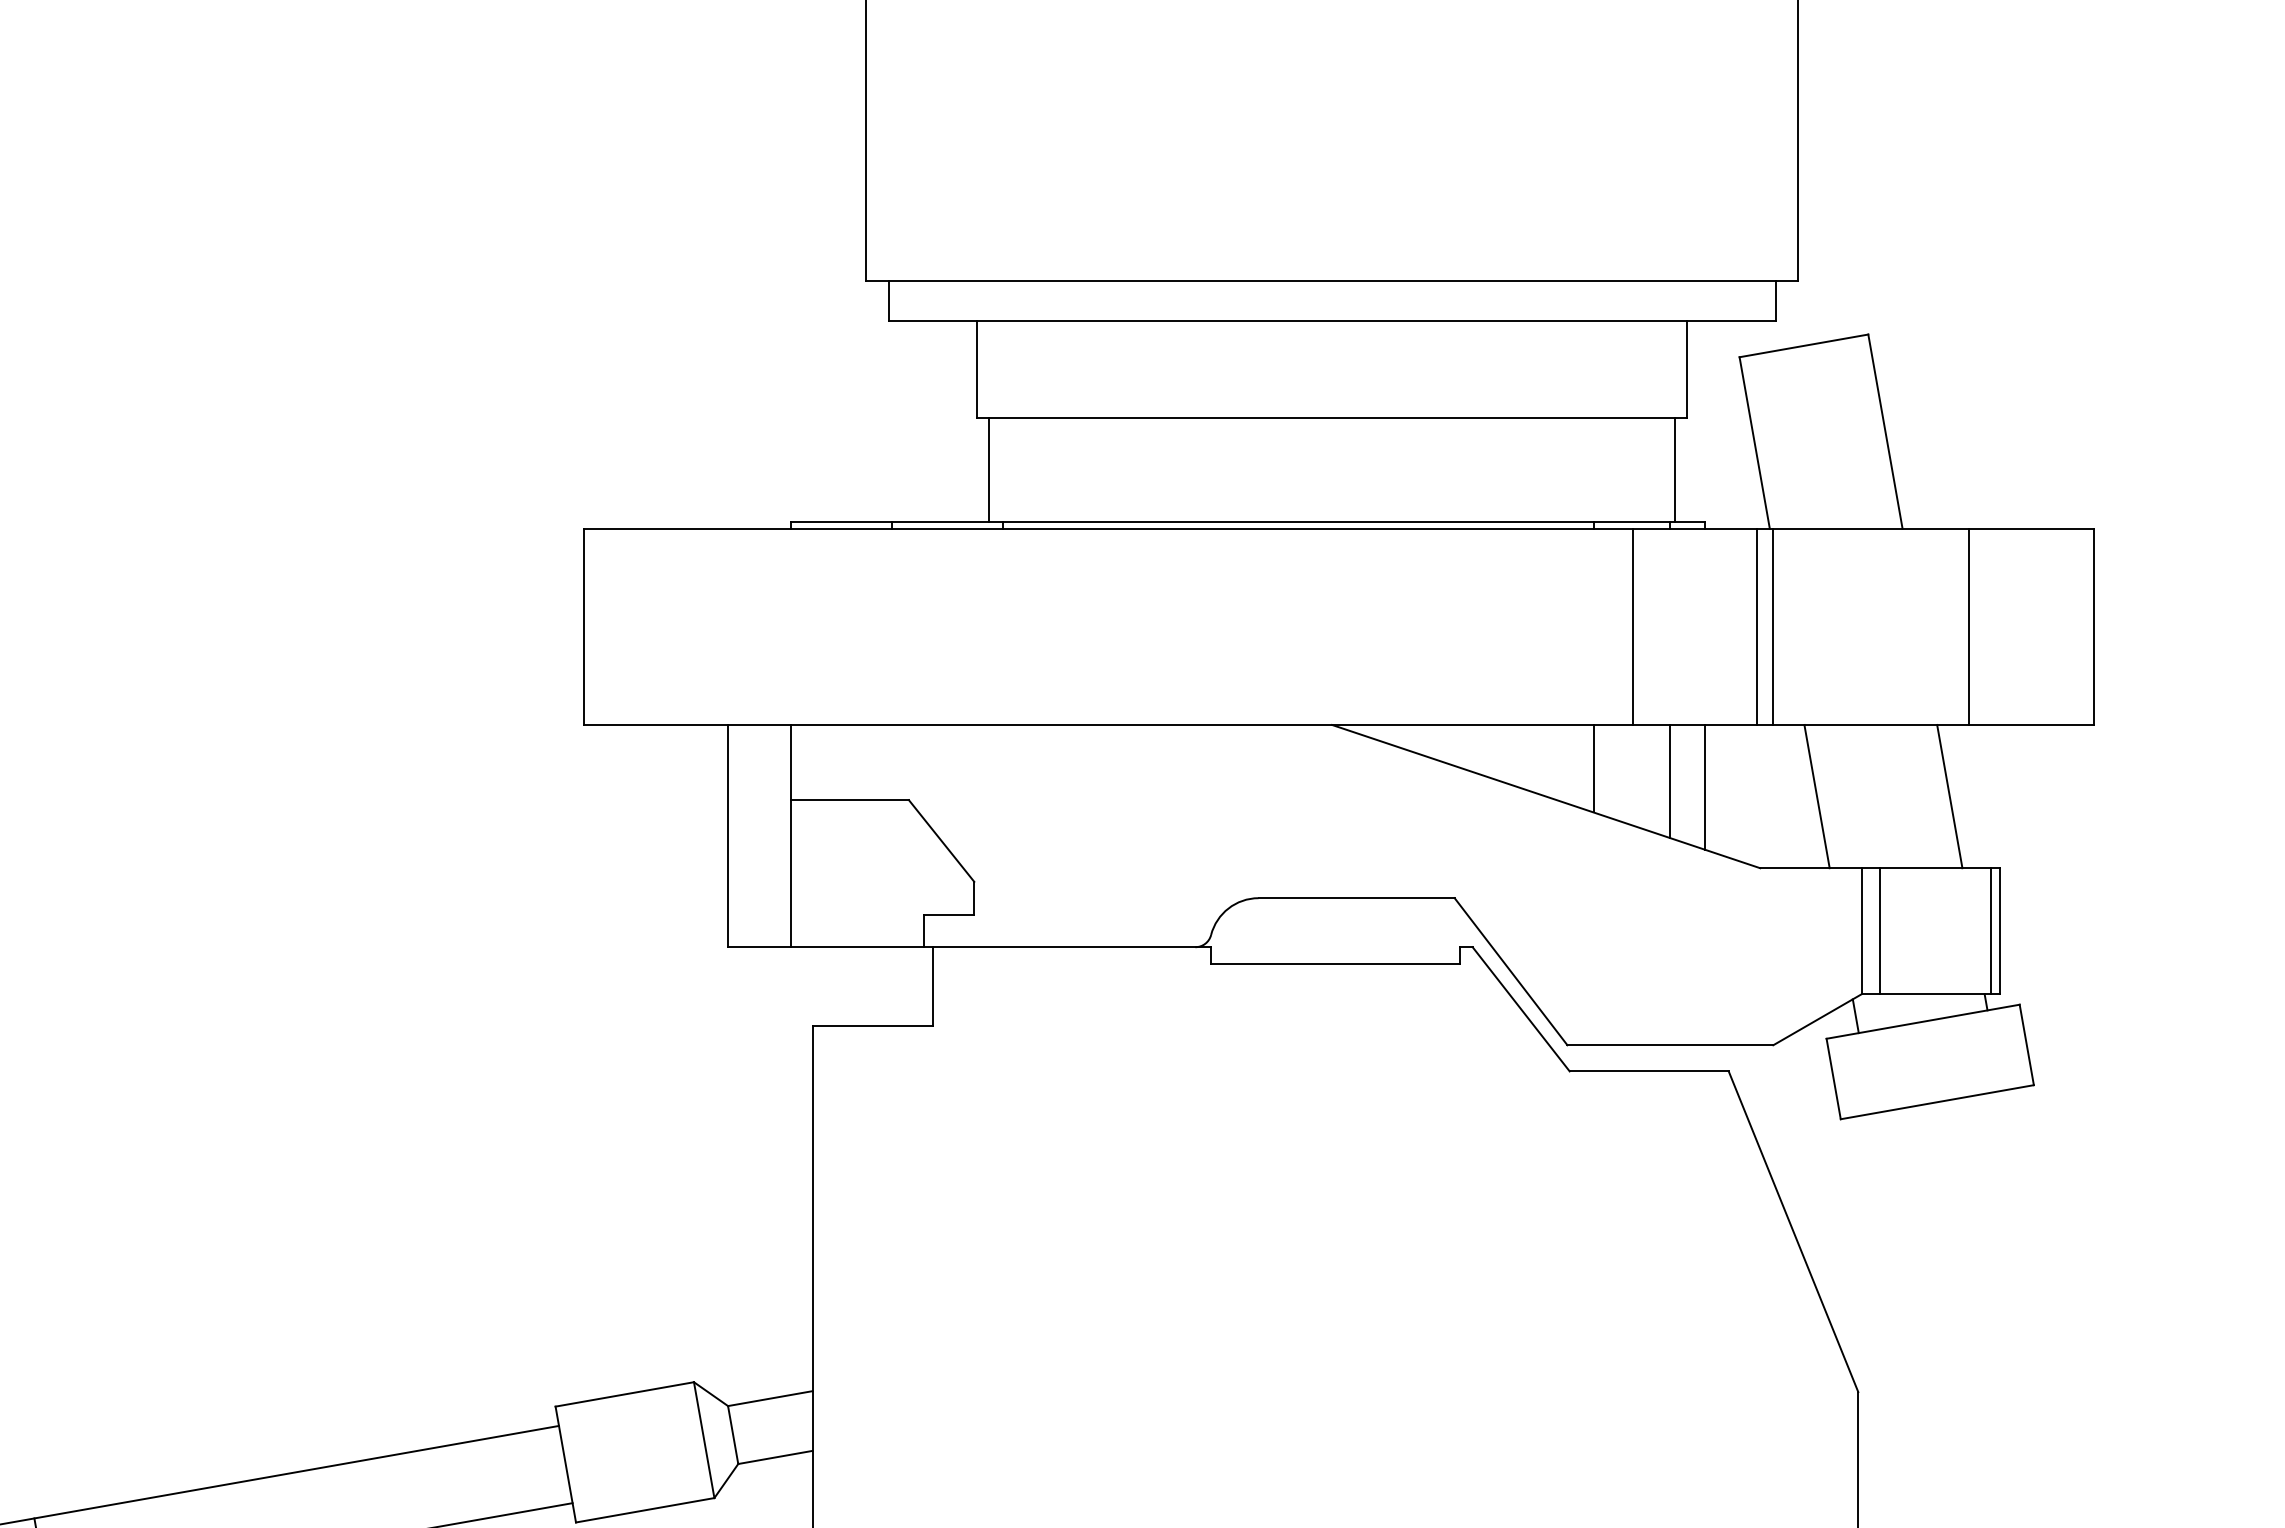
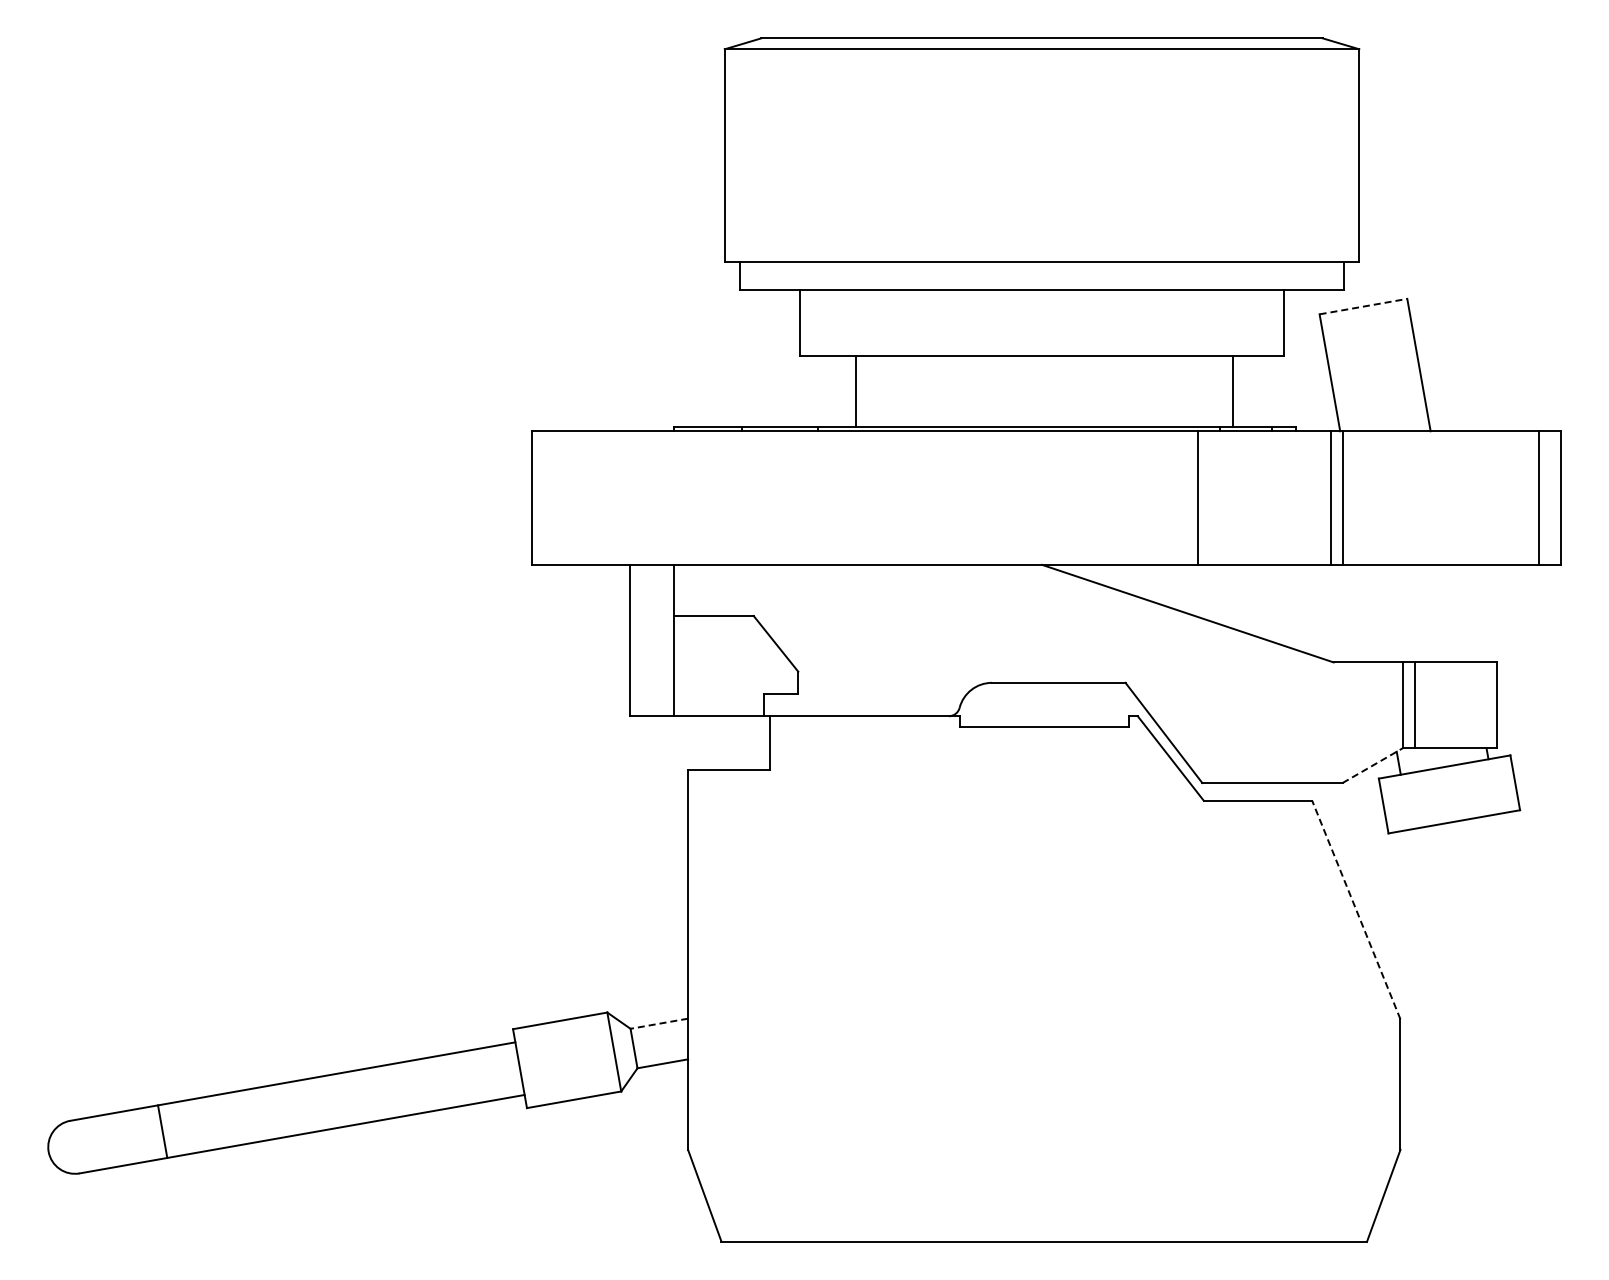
line: (1804, 345) -> (1363, 306), solid -> dashed
line: (989, 469) -> (856, 390), moved
line: (1674, 469) -> (1232, 390), moved
line: (1632, 626) -> (1197, 497), moved
line: (1969, 626) -> (1539, 497), moved
line: (1594, 768) -> (1220, 594), removed
line: (1670, 780) -> (1272, 602), removed
line: (1704, 786) -> (1295, 606), removed
line: (1815, 796) -> (1371, 613), removed
line: (1949, 796) -> (1462, 613), removed
line: (1990, 931) -> (1490, 705), removed
line: (1817, 1019) -> (1372, 765), solid -> dashed
line: (1793, 1232) -> (1356, 910), solid -> dashed
line: (769, 1398) -> (658, 1023), solid -> dashed

